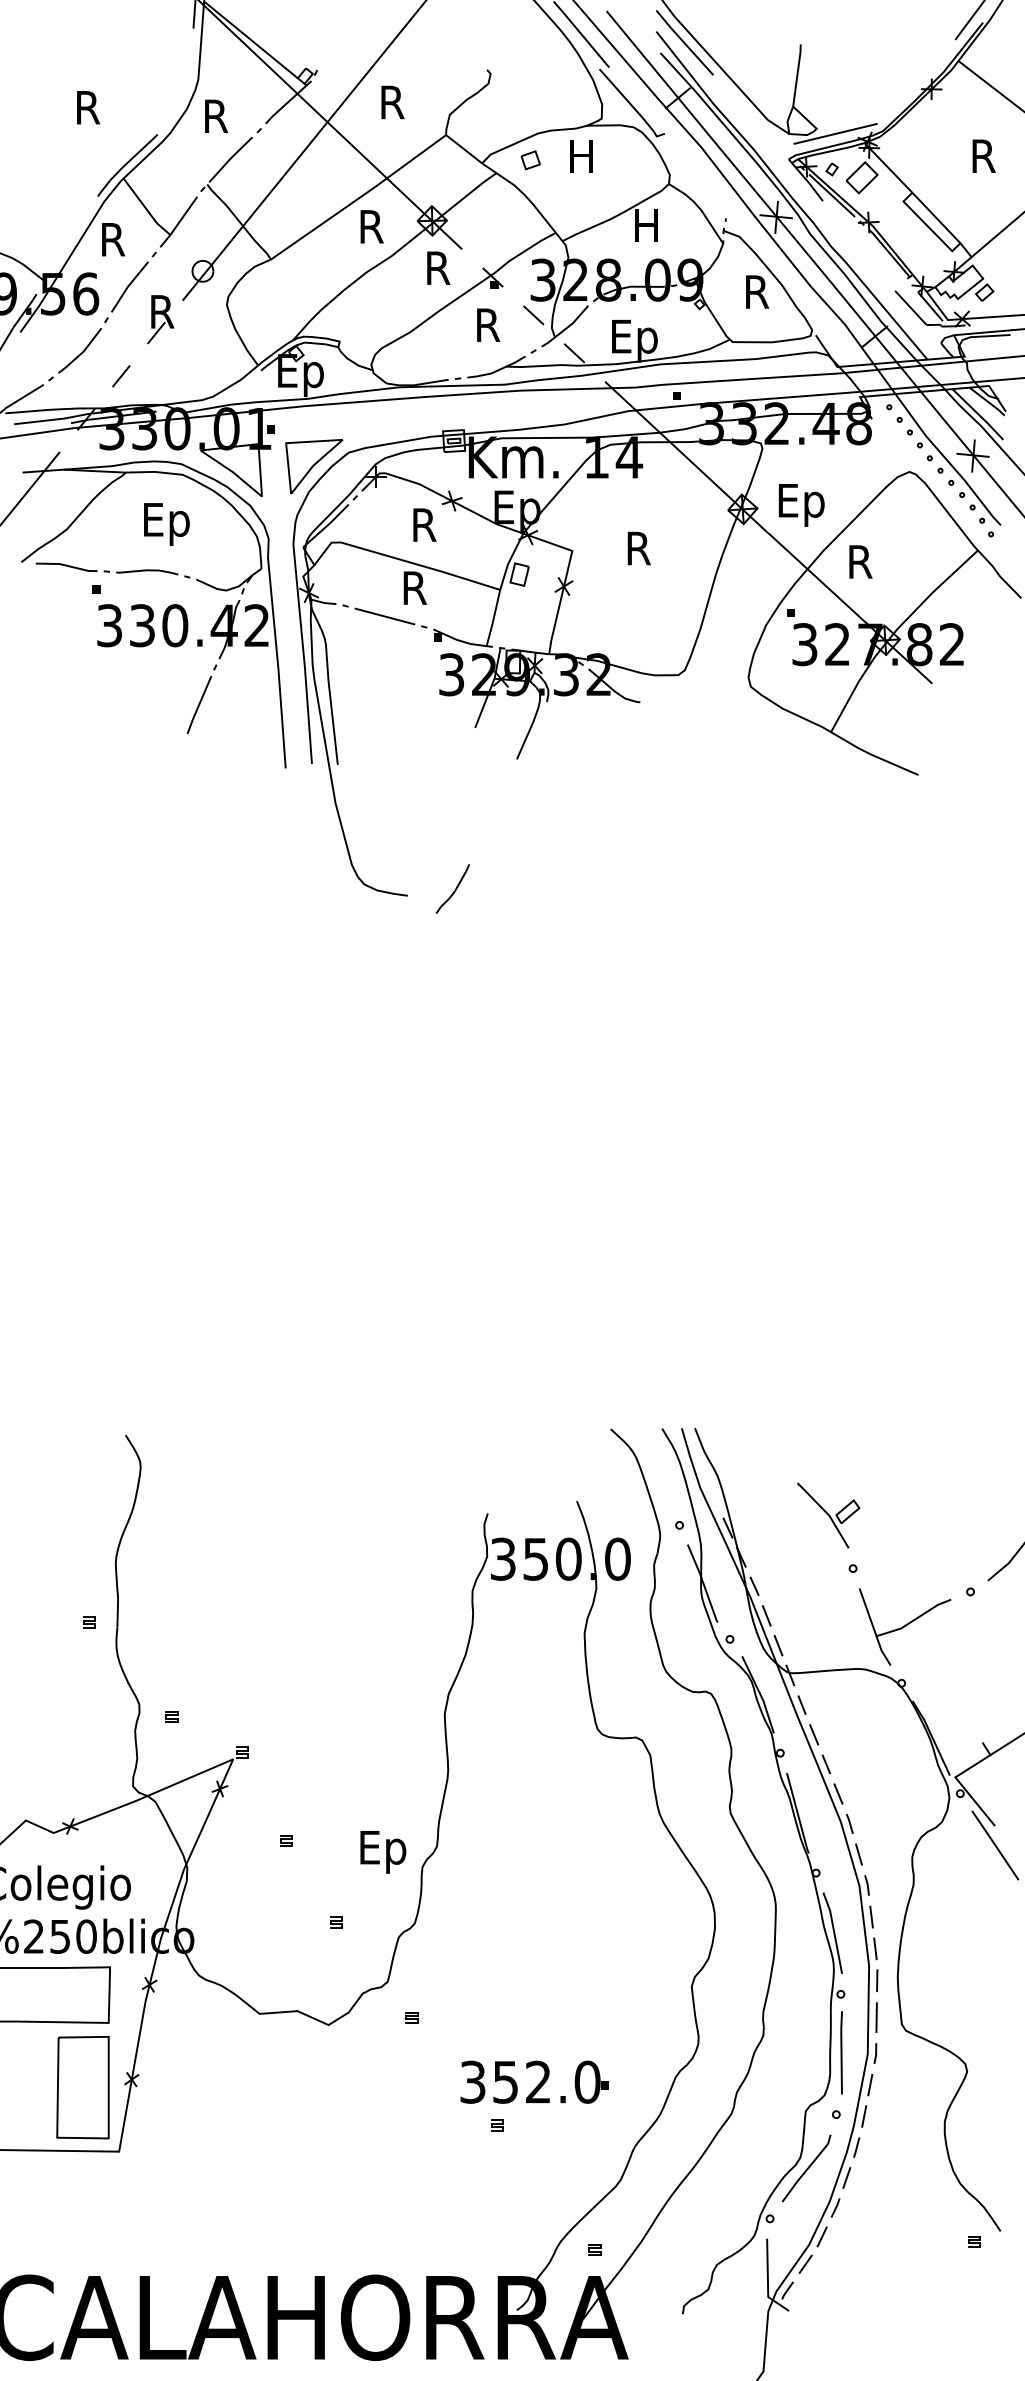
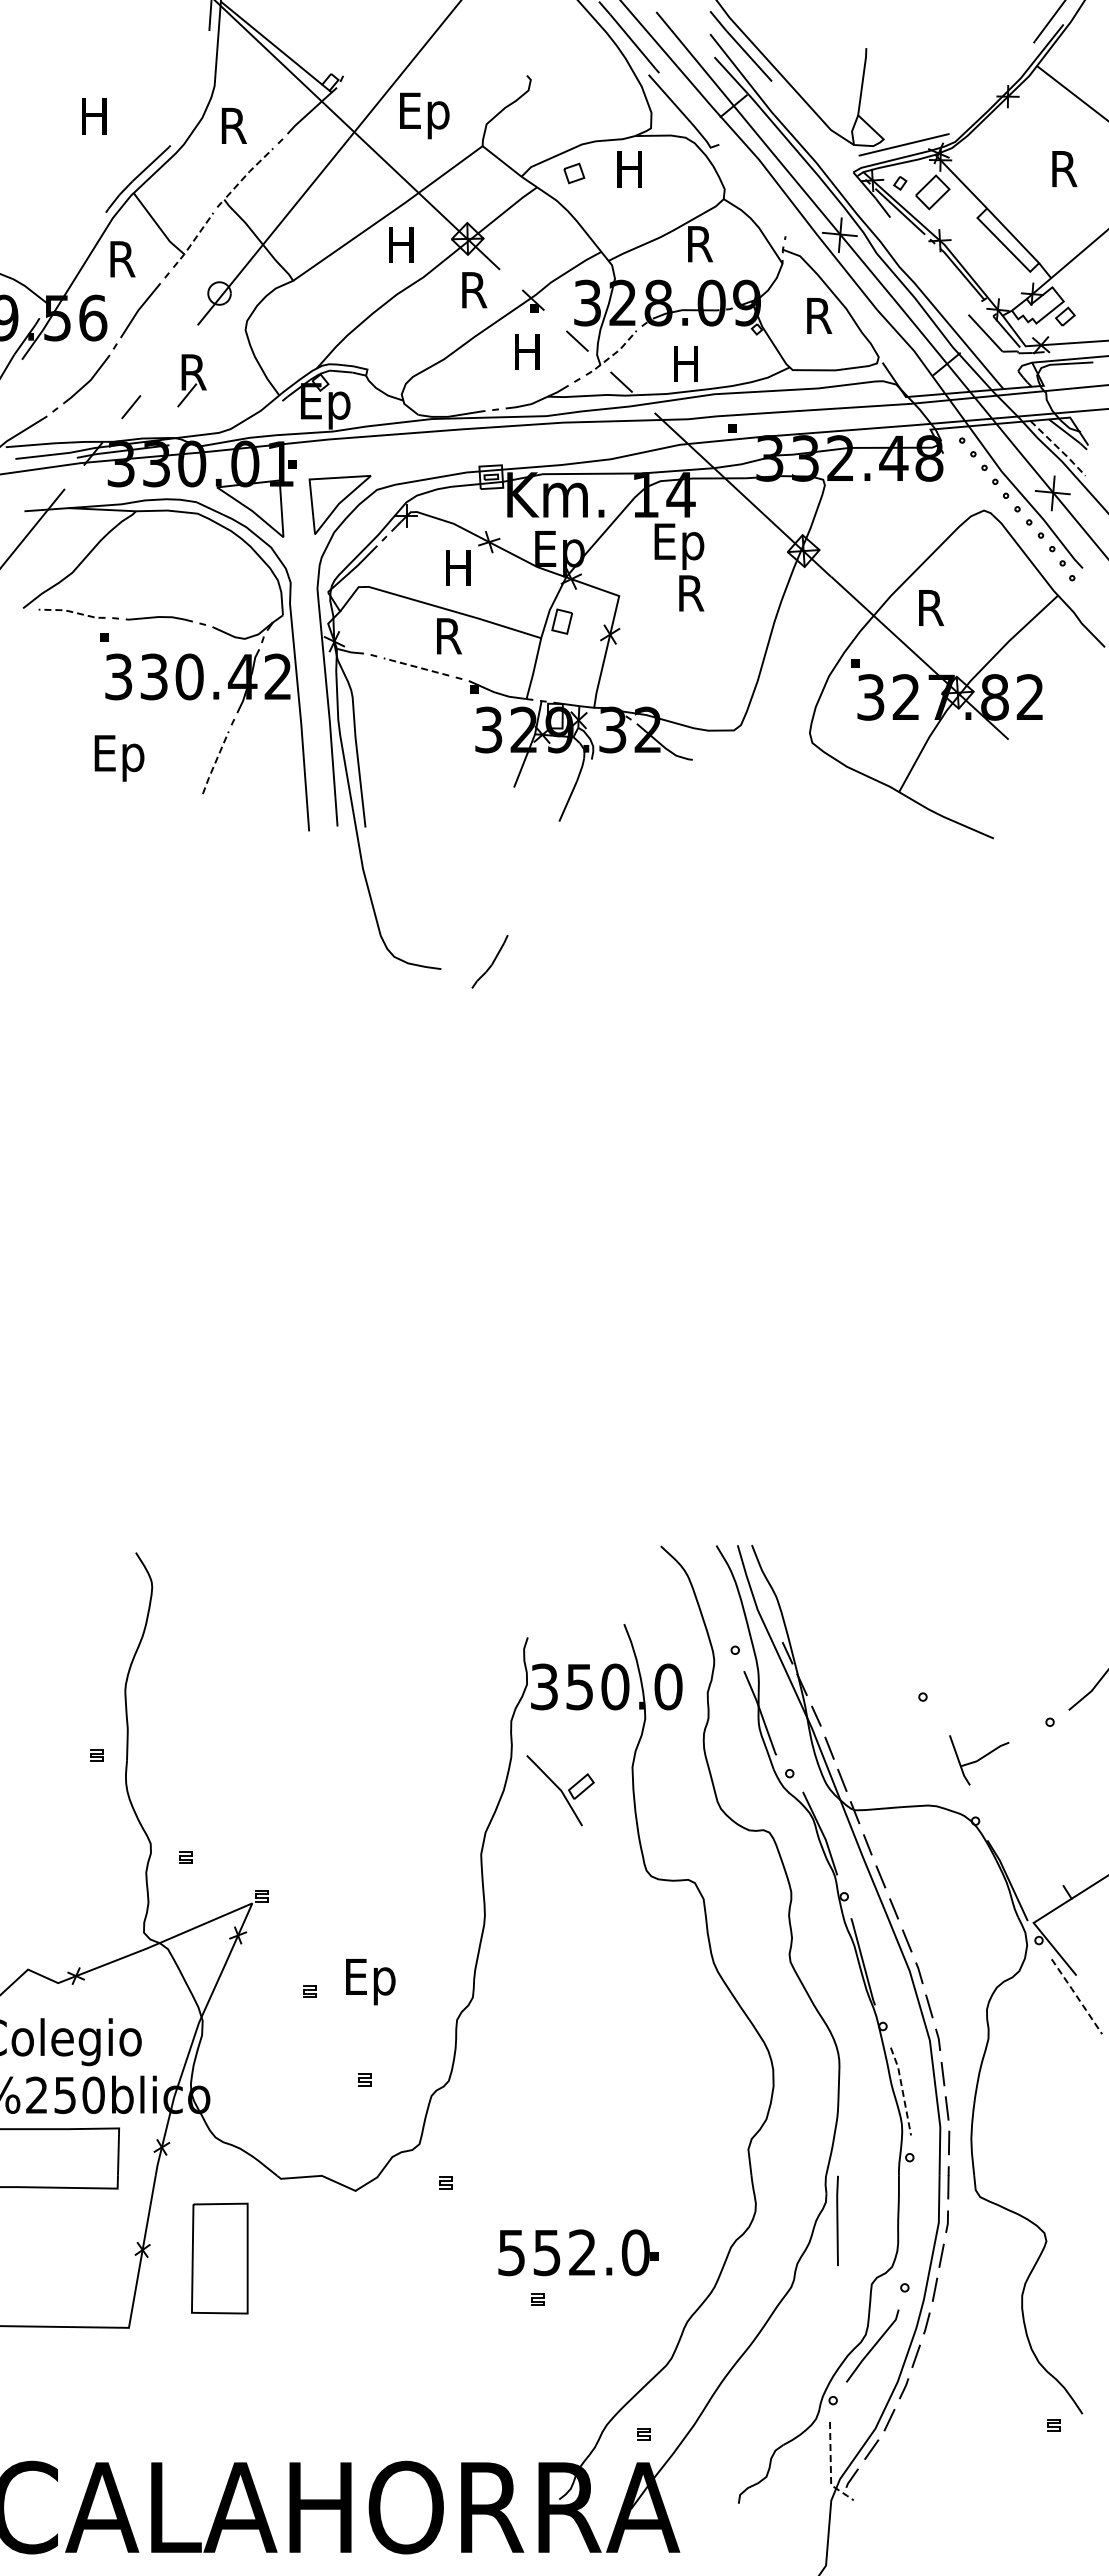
text: (392, 106) -> (424, 115), R -> Ep
text: (88, 107) -> (95, 116), R -> H
line: (230, 158) -> (249, 171), solid -> dashed
line: (178, 223) -> (193, 241), solid -> dashed
text: (646, 225) -> (699, 244), H -> R
text: (372, 226) -> (402, 245), R -> H
part: (160, 319) -> (191, 380), moved
text: (488, 324) -> (528, 351), R -> H
line: (567, 328) -> (613, 355), solid -> dashed
text: (634, 341) -> (686, 369), Ep -> H
line: (979, 414) -> (1059, 448), solid -> dashed
text: (801, 505) -> (679, 546), moved
text: (166, 524) -> (119, 758), moved
text: (424, 525) -> (459, 568), R -> H
line: (66, 566) -> (72, 612), solid -> dashed
line: (384, 616) -> (416, 667), solid -> dashed
line: (199, 705) -> (215, 763), solid -> dashed
part: (828, 1515) -> (560, 1790), moved
part: (905, 1627) -> (979, 1760), size x0.6
line: (994, 1845) -> (1076, 1996), solid -> dashed
text: (383, 1852) -> (370, 1982), moved
line: (834, 1932) -> (902, 2090), solid -> dashed
line: (841, 2052) -> (837, 2220), moved
text: (472, 2081) -> (511, 2252), 352.0 -> 552.0
part: (82, 2087) -> (219, 2258), moved
line: (767, 2281) -> (830, 2468), solid -> dashed

